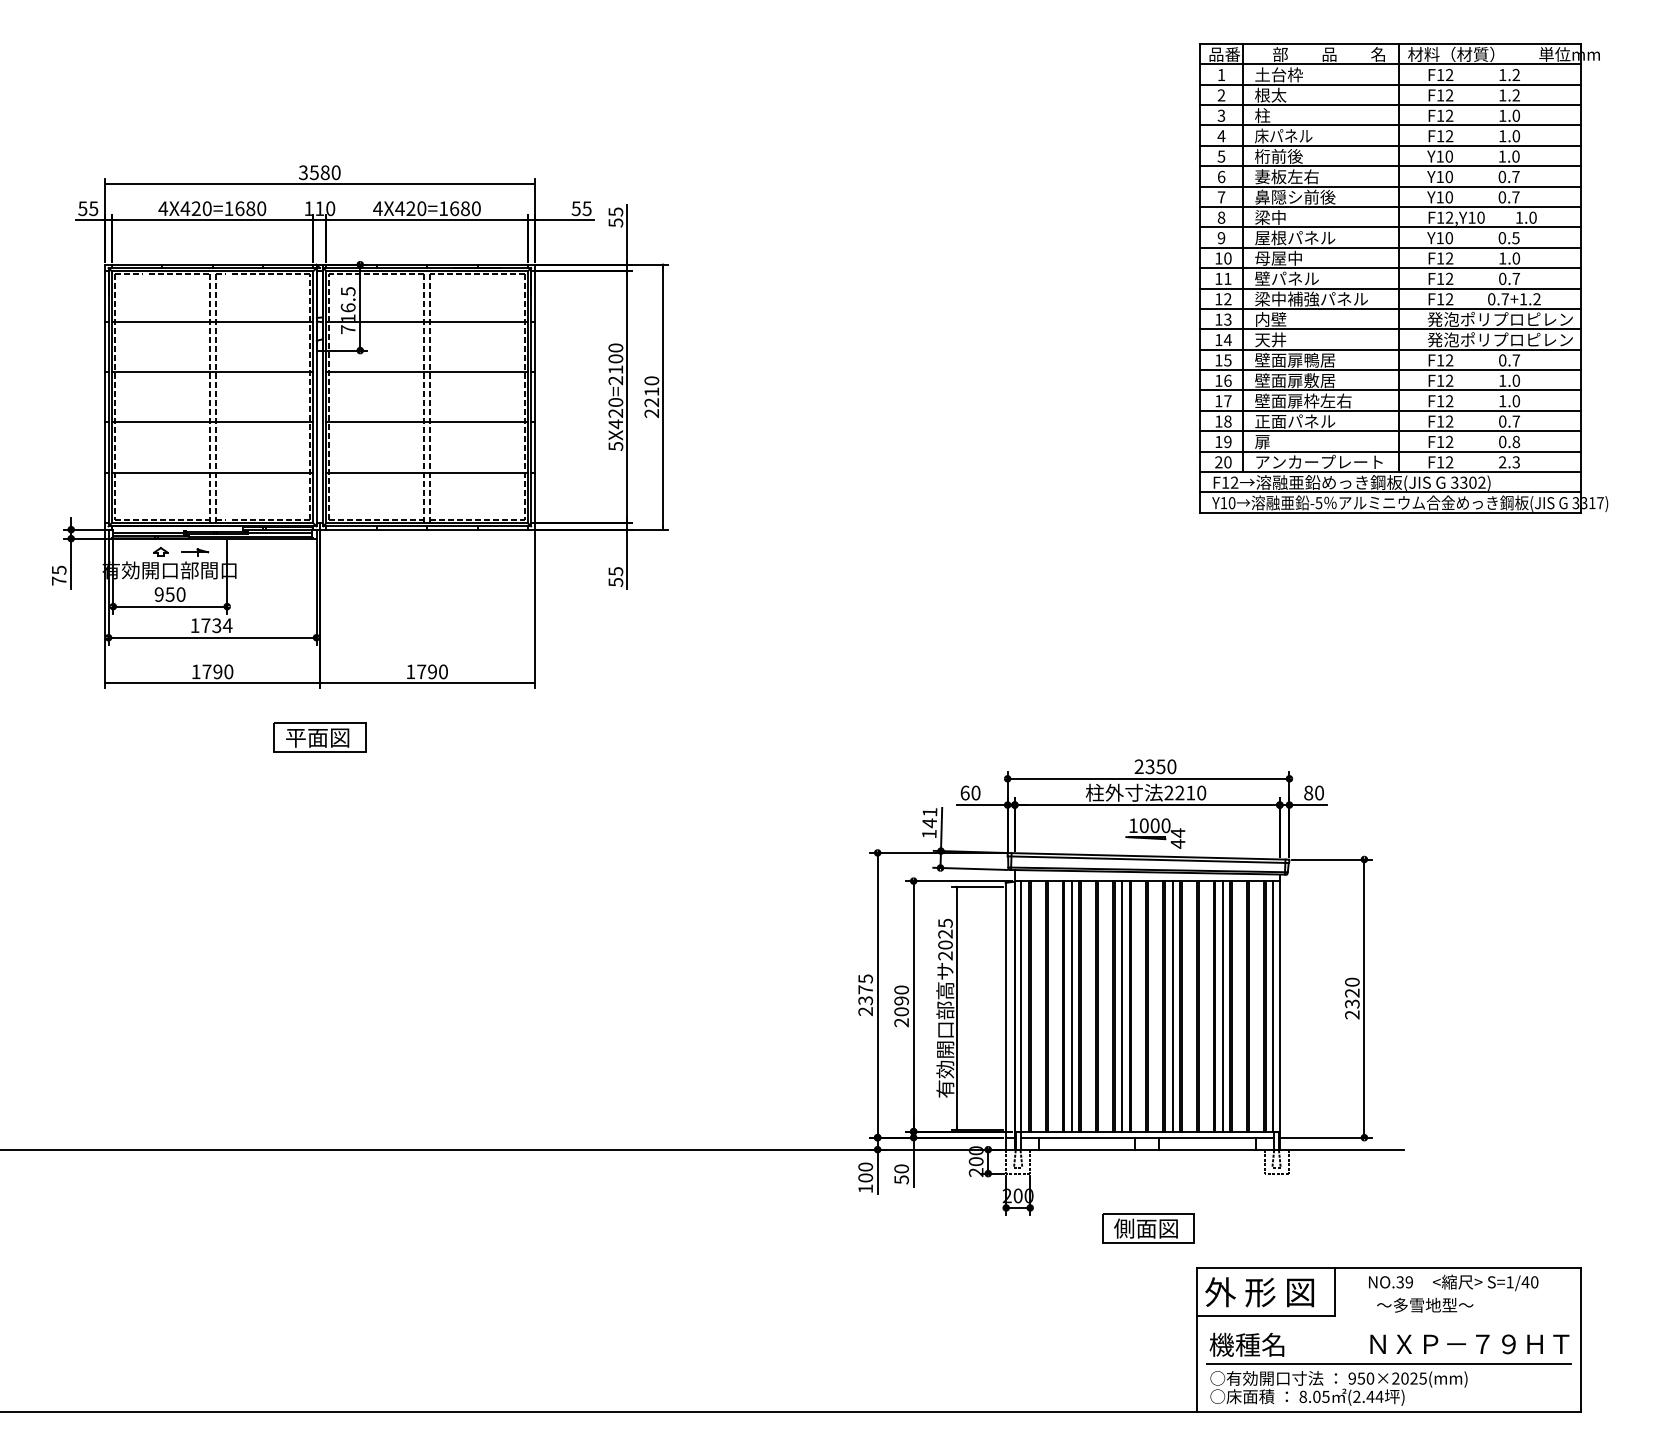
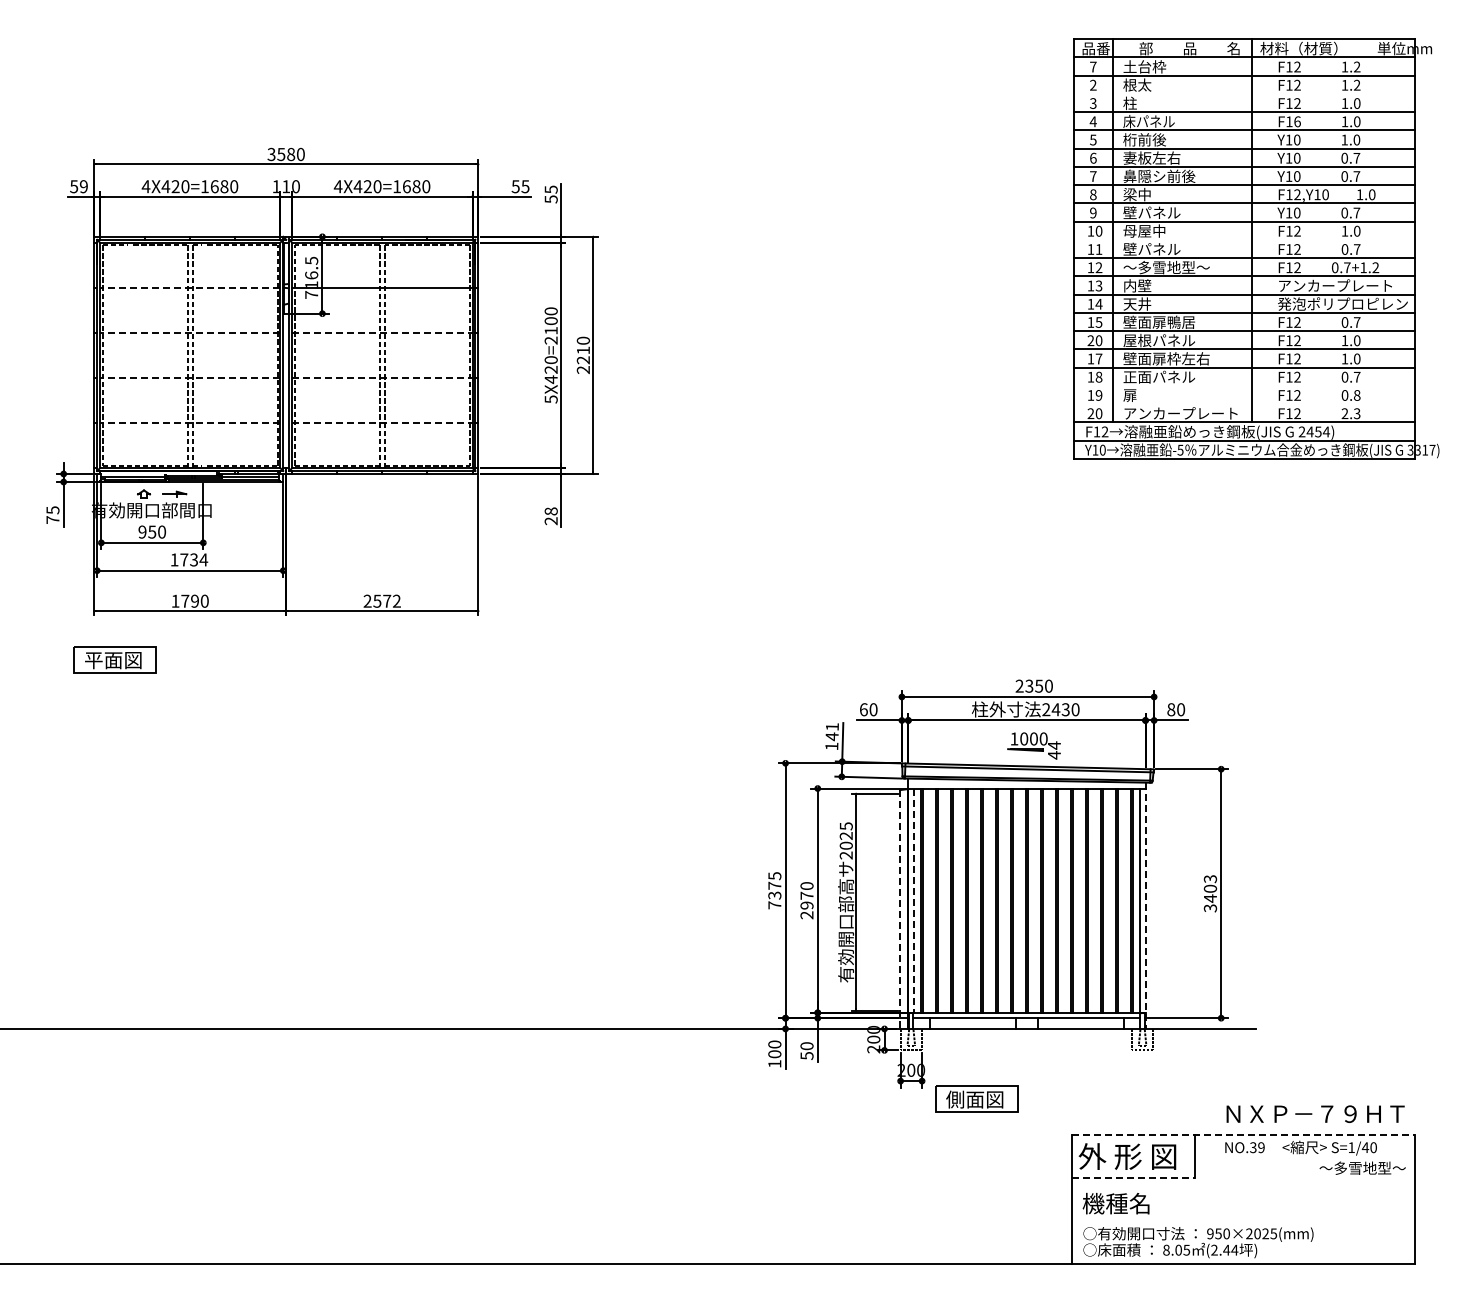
text: (1221, 74) -> (1093, 66), 1 -> 7
line: (1390, 104) -> (1244, 93), removed
text: (1449, 135) -> (1297, 121), F12 -> F16
text: (93, 208) -> (83, 186), 55 -> 59
text: (1295, 237) -> (1159, 212), 屋根パネル -> 壁パネル
text: (1515, 237) -> (1356, 212), 0.5 -> 0.7
line: (1390, 267) -> (1244, 239), removed
text: (1311, 298) -> (1173, 267), 梁中補強パネル -> ～多雪地型～
text: (1499, 319) -> (1342, 285), 発泡ポリプロピレン -> アンカープレート
line: (211, 321) -> (189, 287), solid -> dashed
line: (211, 371) -> (189, 332), solid -> dashed
line: (427, 371) -> (382, 332), solid -> dashed
text: (1222, 380) -> (1094, 340), 16 -> 20
text: (1295, 380) -> (1159, 340), 壁面扉敷居 -> 屋根パネル
line: (211, 421) -> (189, 377), solid -> dashed
line: (427, 421) -> (382, 377), solid -> dashed
line: (1390, 430) -> (1244, 385), removed
line: (1390, 452) -> (1244, 404), removed
line: (211, 473) -> (189, 423), solid -> dashed
line: (427, 473) -> (382, 423), solid -> dashed
text: (1468, 482) -> (1314, 431), 3302) -> 2454)
text: (615, 577) -> (550, 516), 55 -> 28
text: (426, 671) -> (381, 600), 1790 -> 2572
part: (318, 736) -> (114, 659), moved
text: (1184, 792) -> (1060, 709), 2210 -> 2430
text: (1352, 998) -> (1210, 893), 2320 -> 3403
text: (901, 1006) -> (806, 900), 2090 -> 2970
line: (1071, 1006) -> (959, 900), removed
line: (1122, 1006) -> (1004, 900), removed
line: (1172, 1006) -> (1049, 900), removed
line: (1222, 1006) -> (1094, 900), removed
line: (1021, 1007) -> (914, 901), solid -> dashed
text: (865, 1011) -> (774, 905), 2375 -> 7375
line: (1279, 1012) -> (1145, 906), solid -> dashed
line: (1006, 1017) -> (900, 910), solid -> dashed
part: (1147, 1227) -> (976, 1098), moved
line: (1389, 1267) -> (1243, 1134), solid -> dashed
text: (1425, 1304) -> (1362, 1167), moved
line: (1266, 1315) -> (1133, 1177), solid -> dashed
text: (1469, 1343) -> (1315, 1113), moved
line: (1389, 1363) -> (1243, 1220), removed

